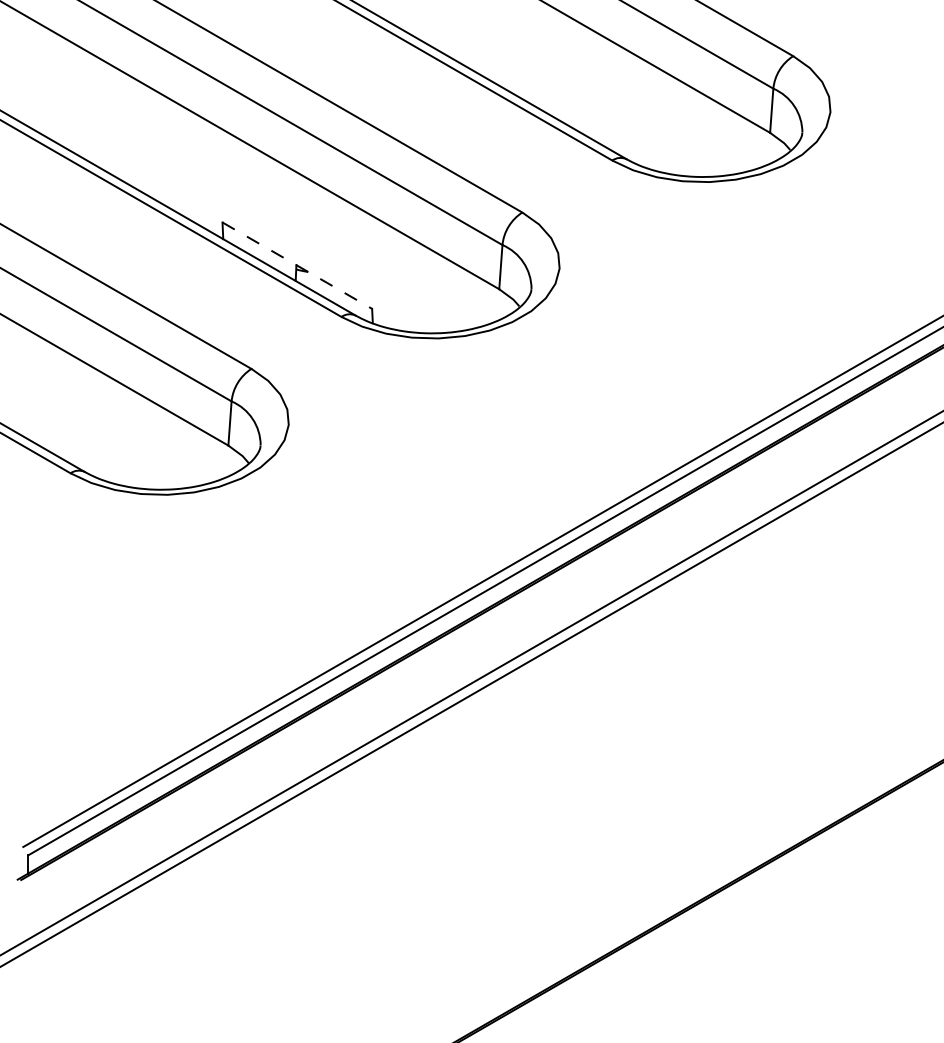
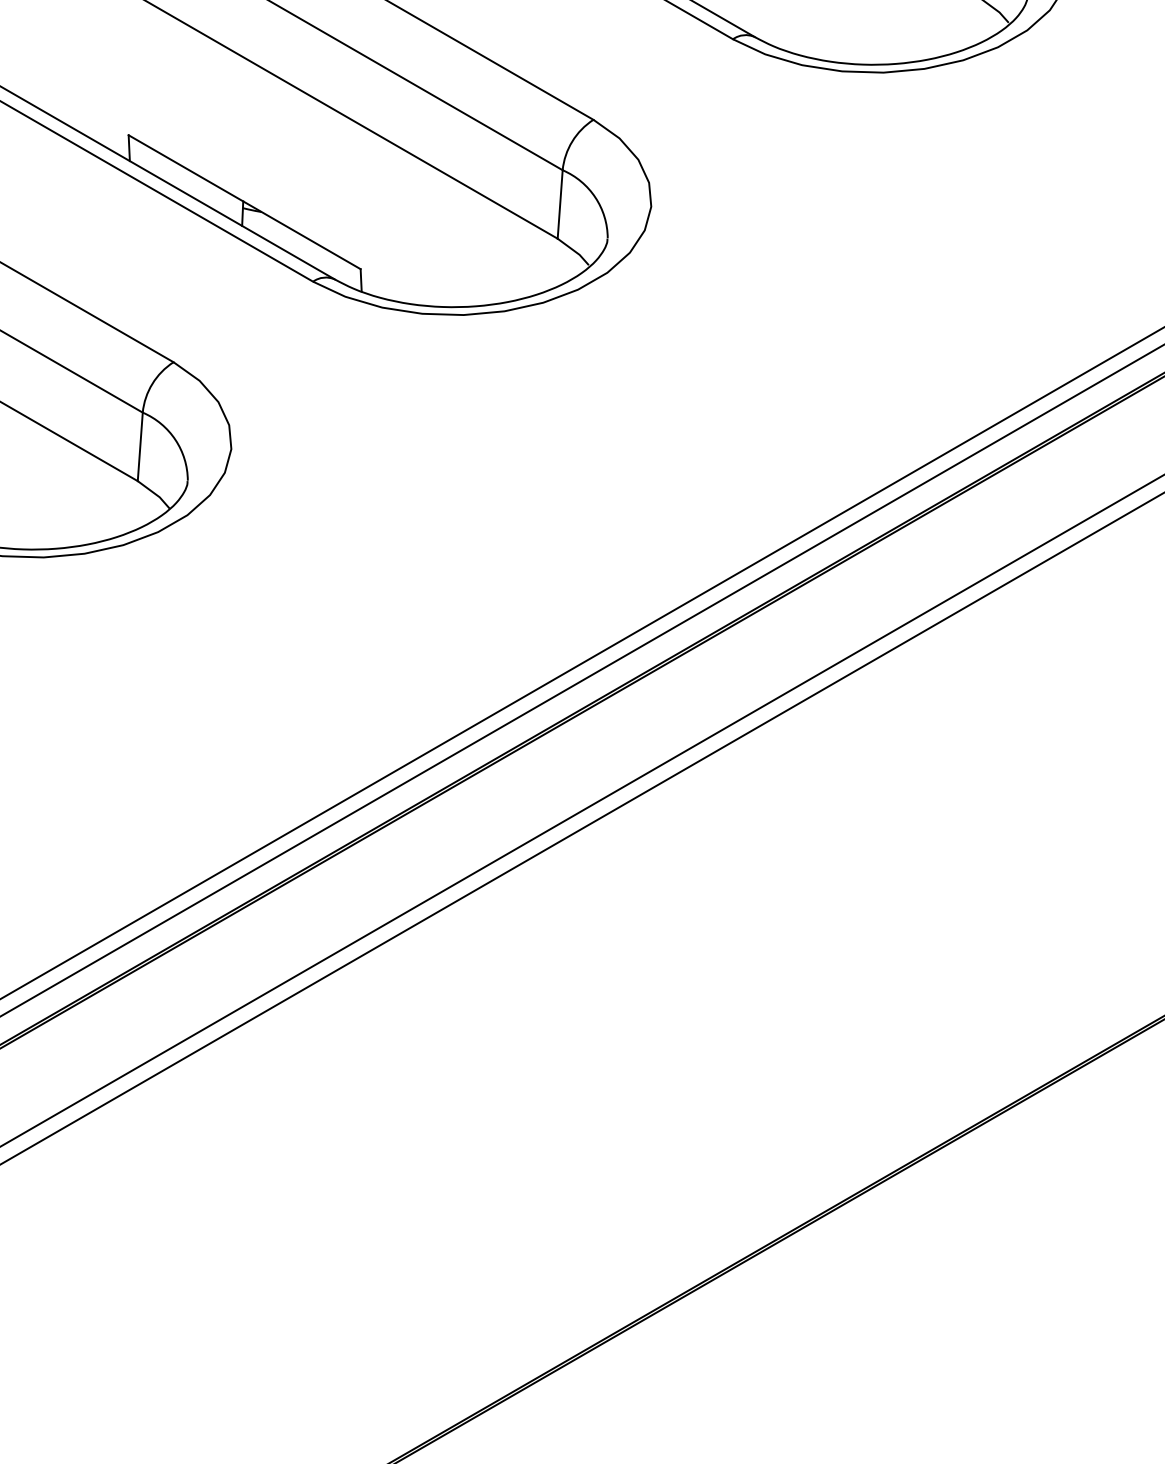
line: (297, 265) -> (244, 201), dashed -> solid

